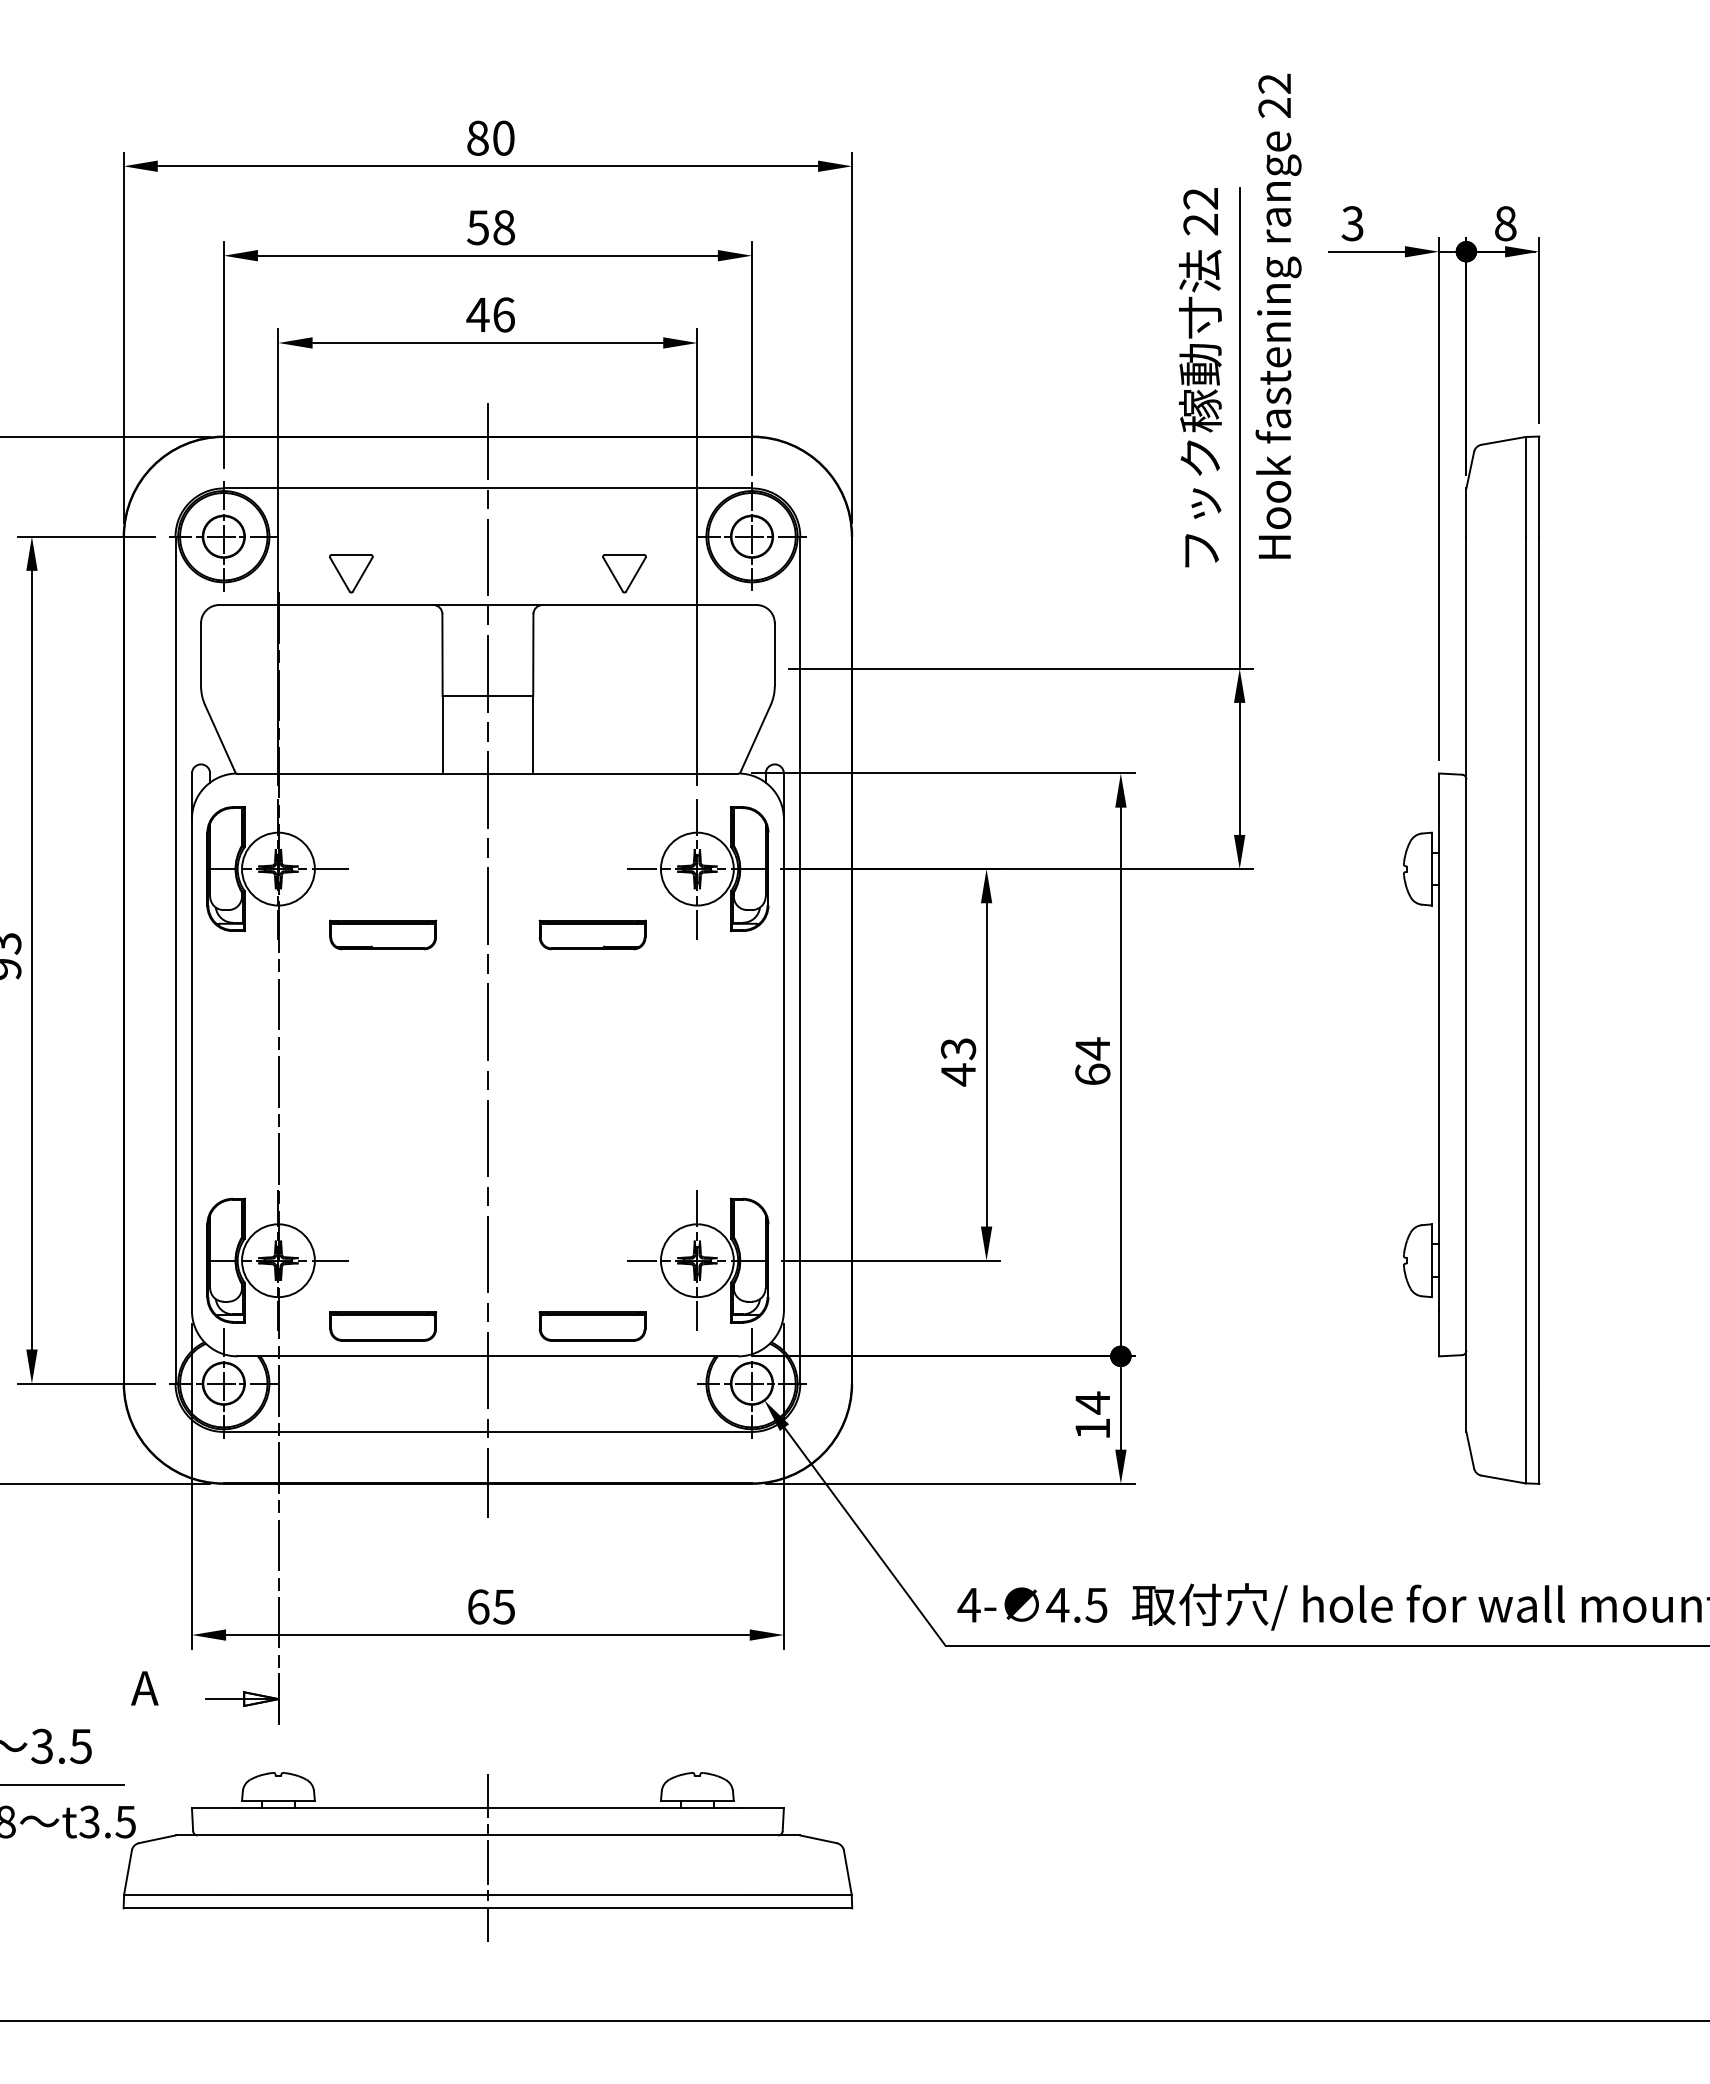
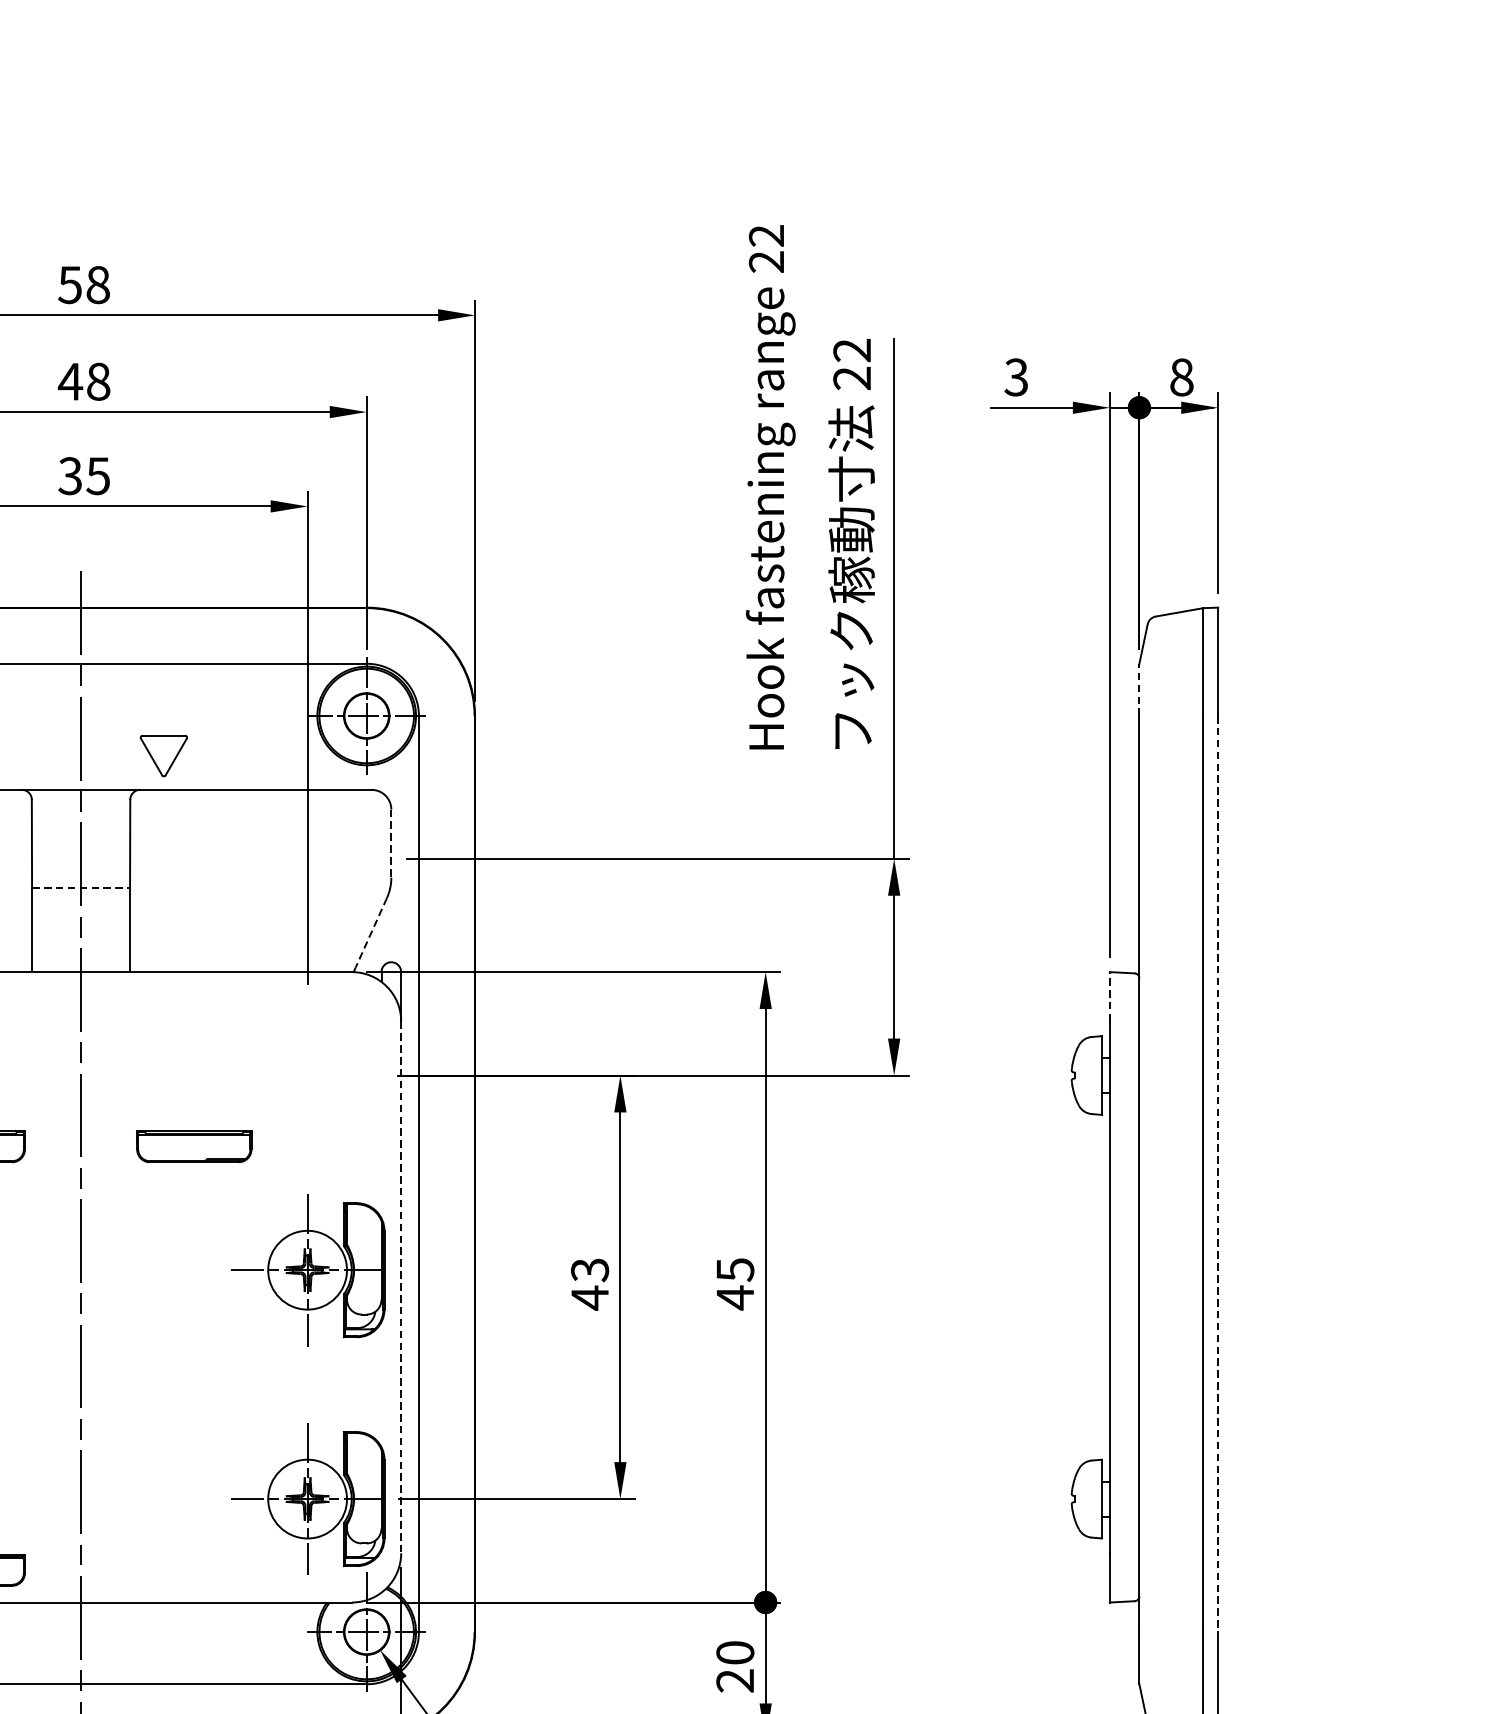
text: (490, 137) -> (83, 284), 80 -> 58
text: (477, 227) -> (69, 381), 58 -> 48
text: (490, 314) -> (83, 475), 46 -> 35
text: (1278, 315) -> (770, 486), moved
line: (1466, 512) -> (1139, 689), solid -> dashed
part: (624, 573) -> (163, 755), moved
line: (774, 655) -> (391, 844), solid -> dashed
line: (488, 696) -> (81, 888), solid -> dashed
line: (756, 737) -> (371, 933), solid -> dashed
line: (1439, 796) -> (1110, 996), solid -> dashed
part: (698, 869) -> (308, 1270), moved
line: (1539, 960) -> (1218, 1174), solid -> dashed
text: (1092, 1061) -> (734, 1283), 64 -> 45
line: (783, 1064) -> (400, 1286), solid -> dashed
part: (592, 1326) -> (194, 1570), removed
text: (1092, 1415) -> (734, 1666), 14 -> 20

